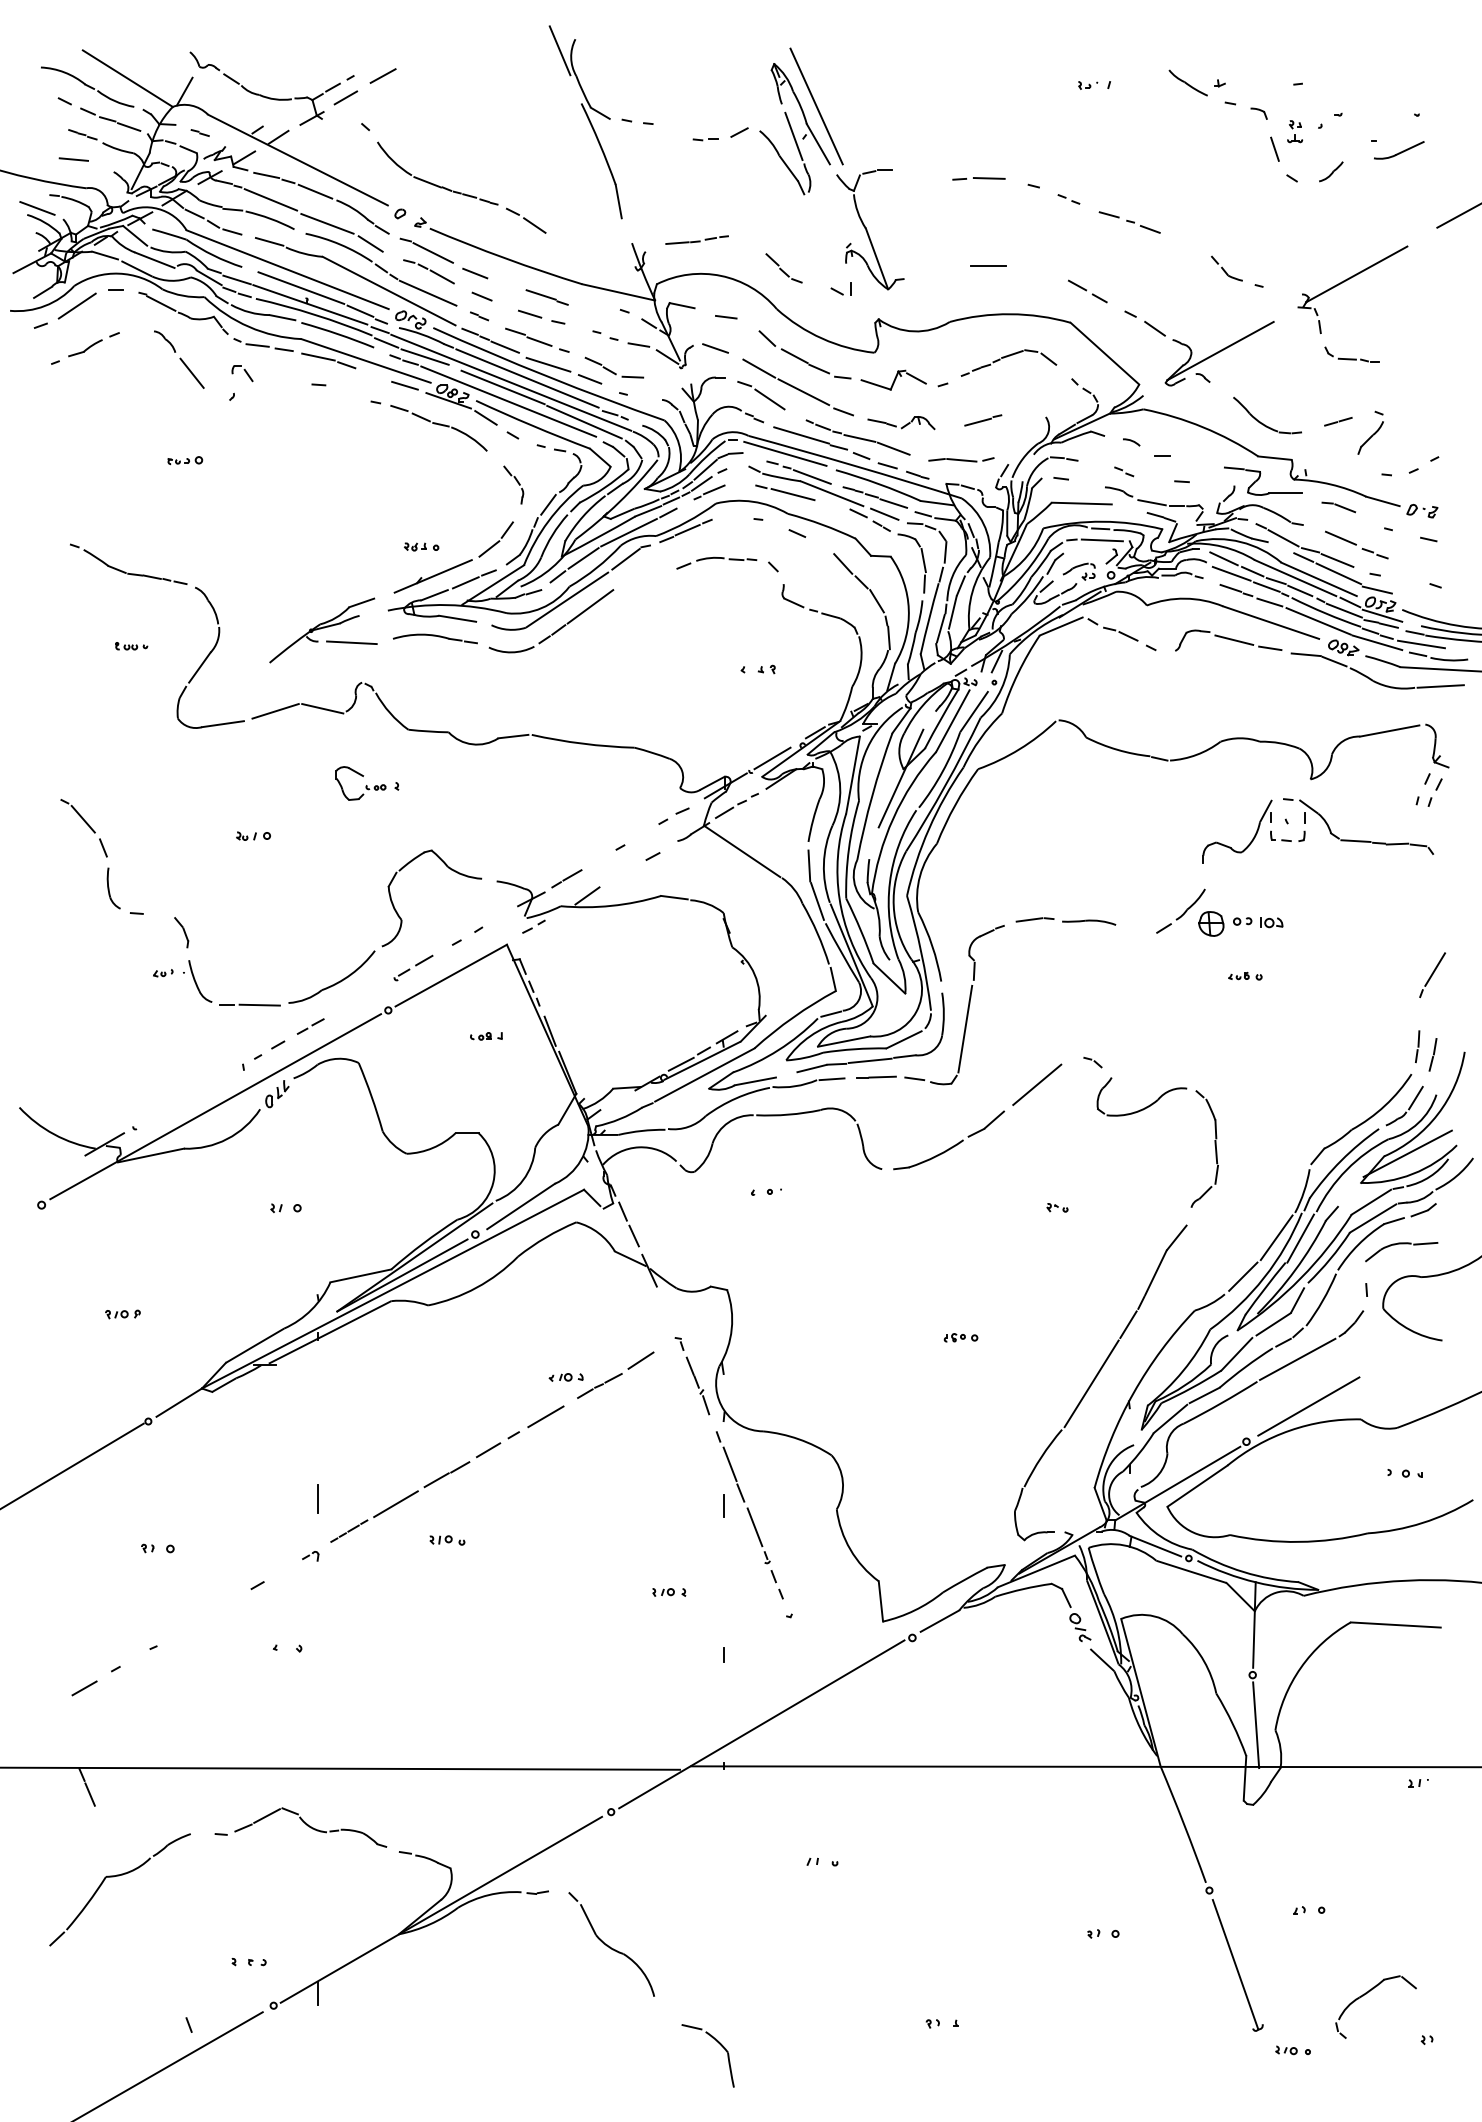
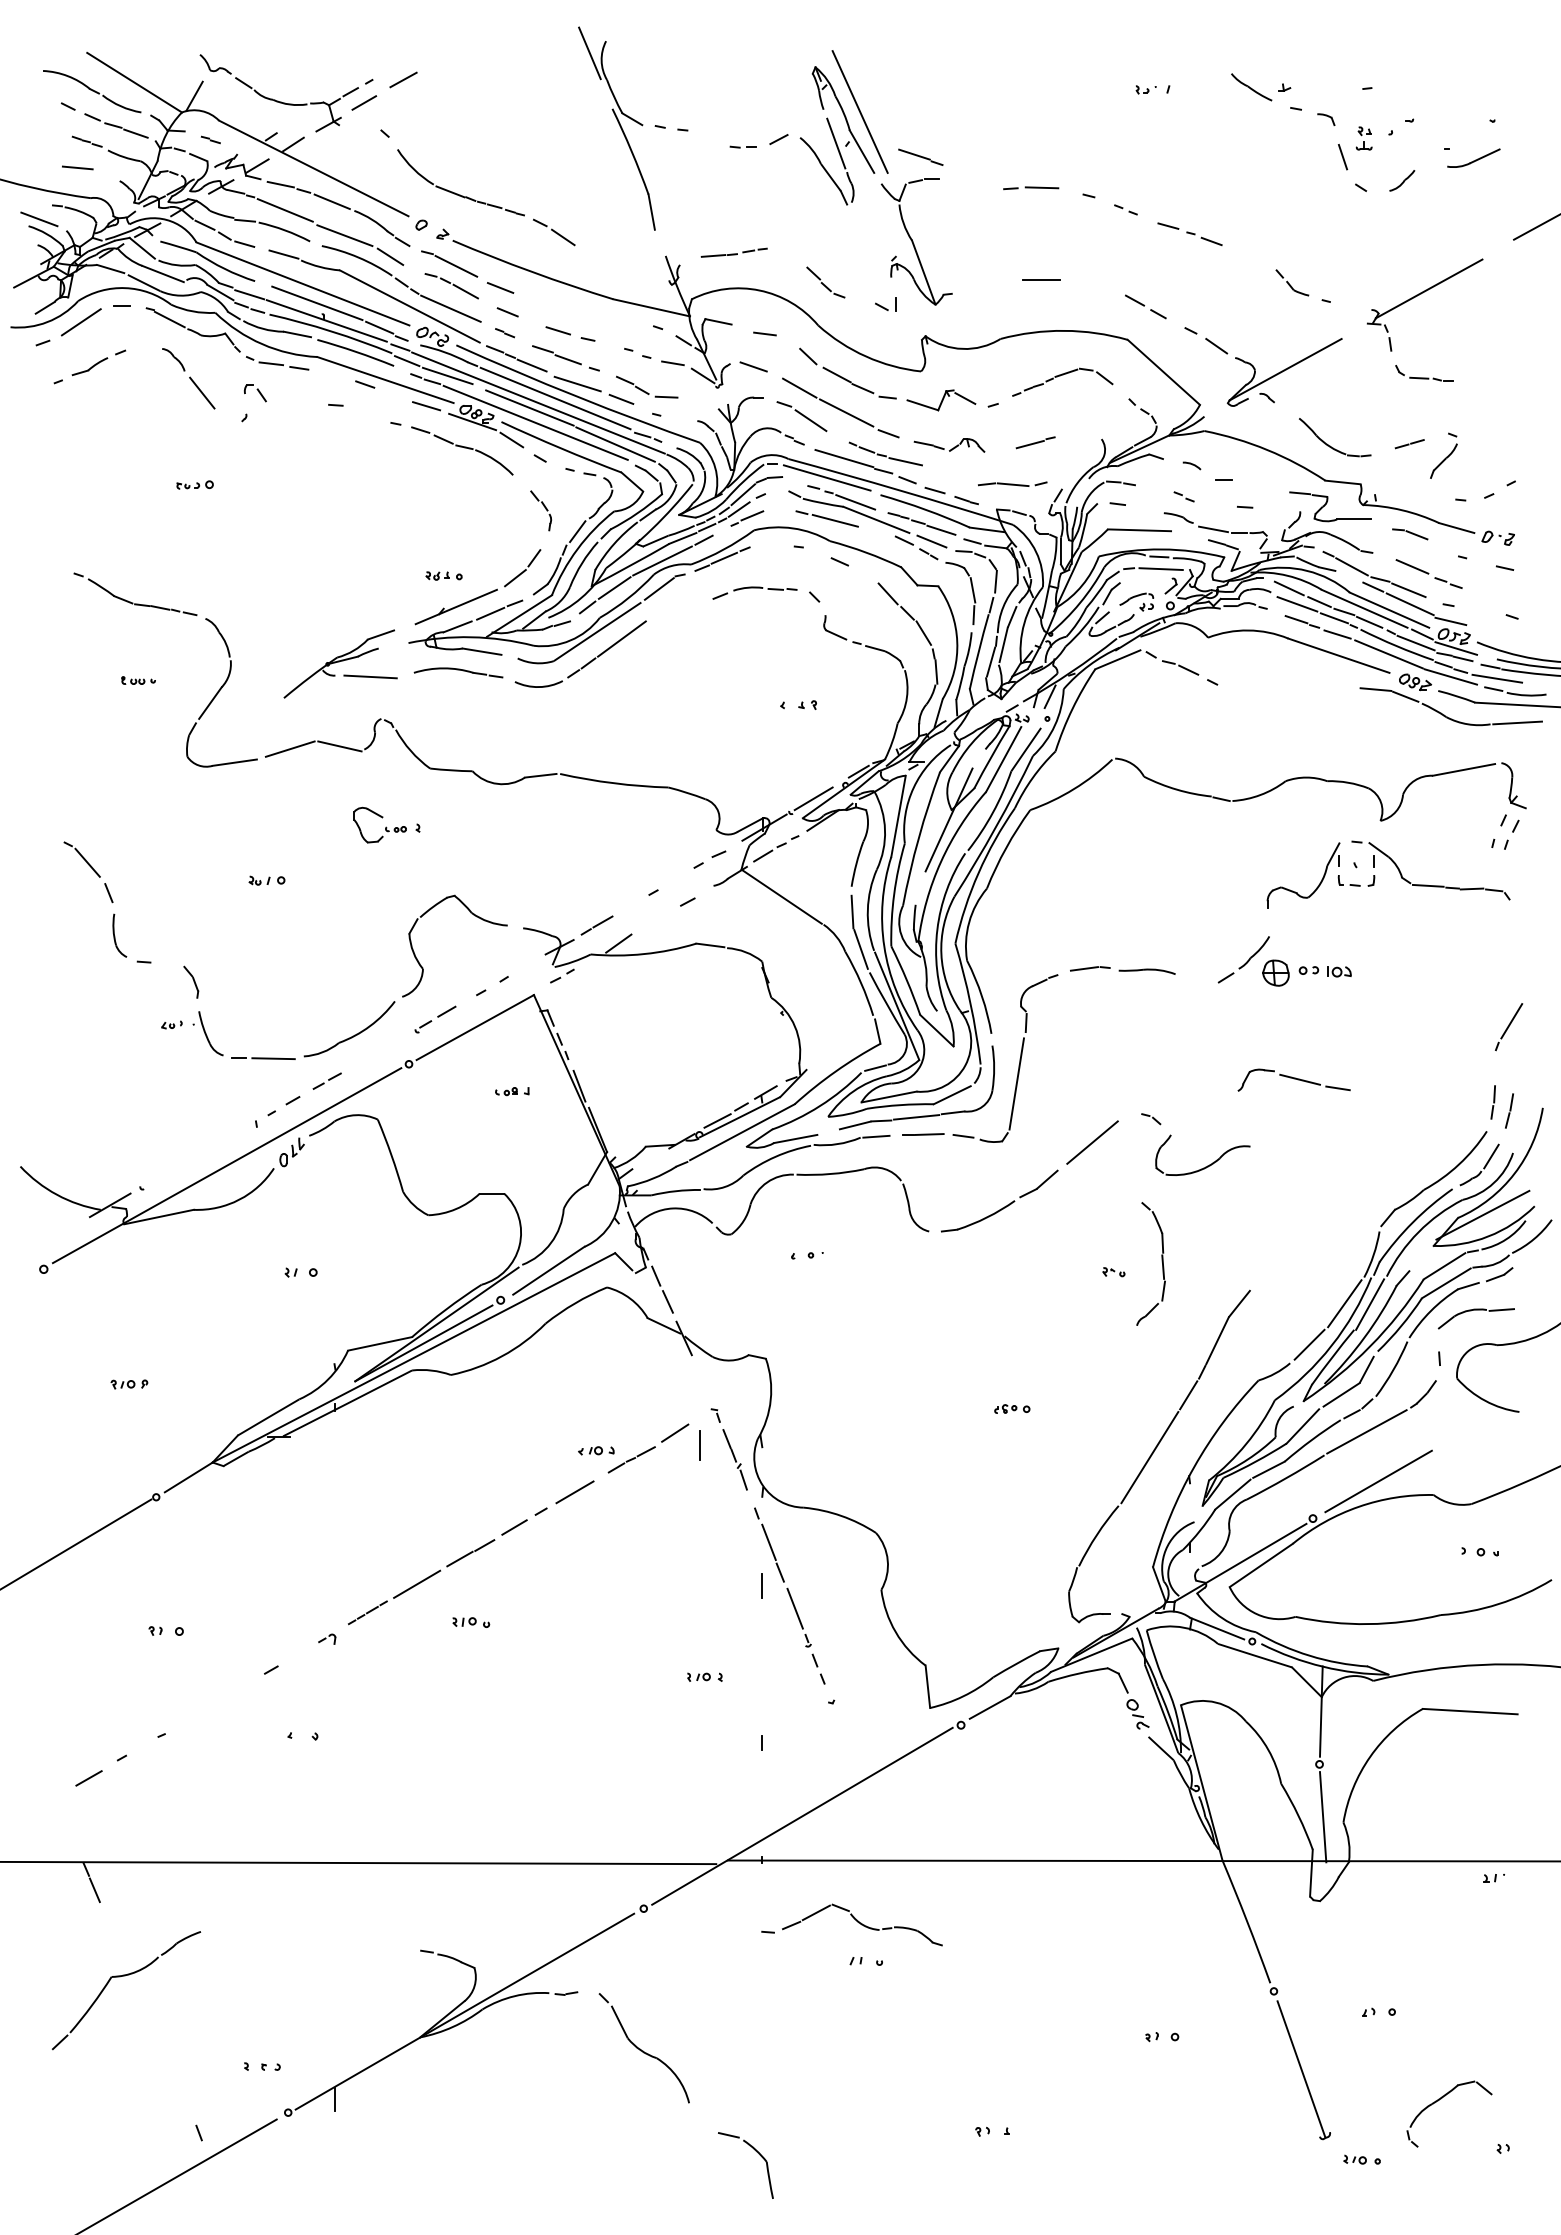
line: (546, 297) -> (920, 157), moved
line: (318, 356) -> (335, 375), removed
line: (893, 448) -> (941, 472), removed
part: (1228, 640) -> (1294, 1080), moved
part: (1245, 975) -> (1311, 1027), removed
part: (1214, 1145) -> (1161, 1260), moved
line: (317, 1498) -> (699, 1444), moved
part: (300, 1827) -> (851, 1924), moved

